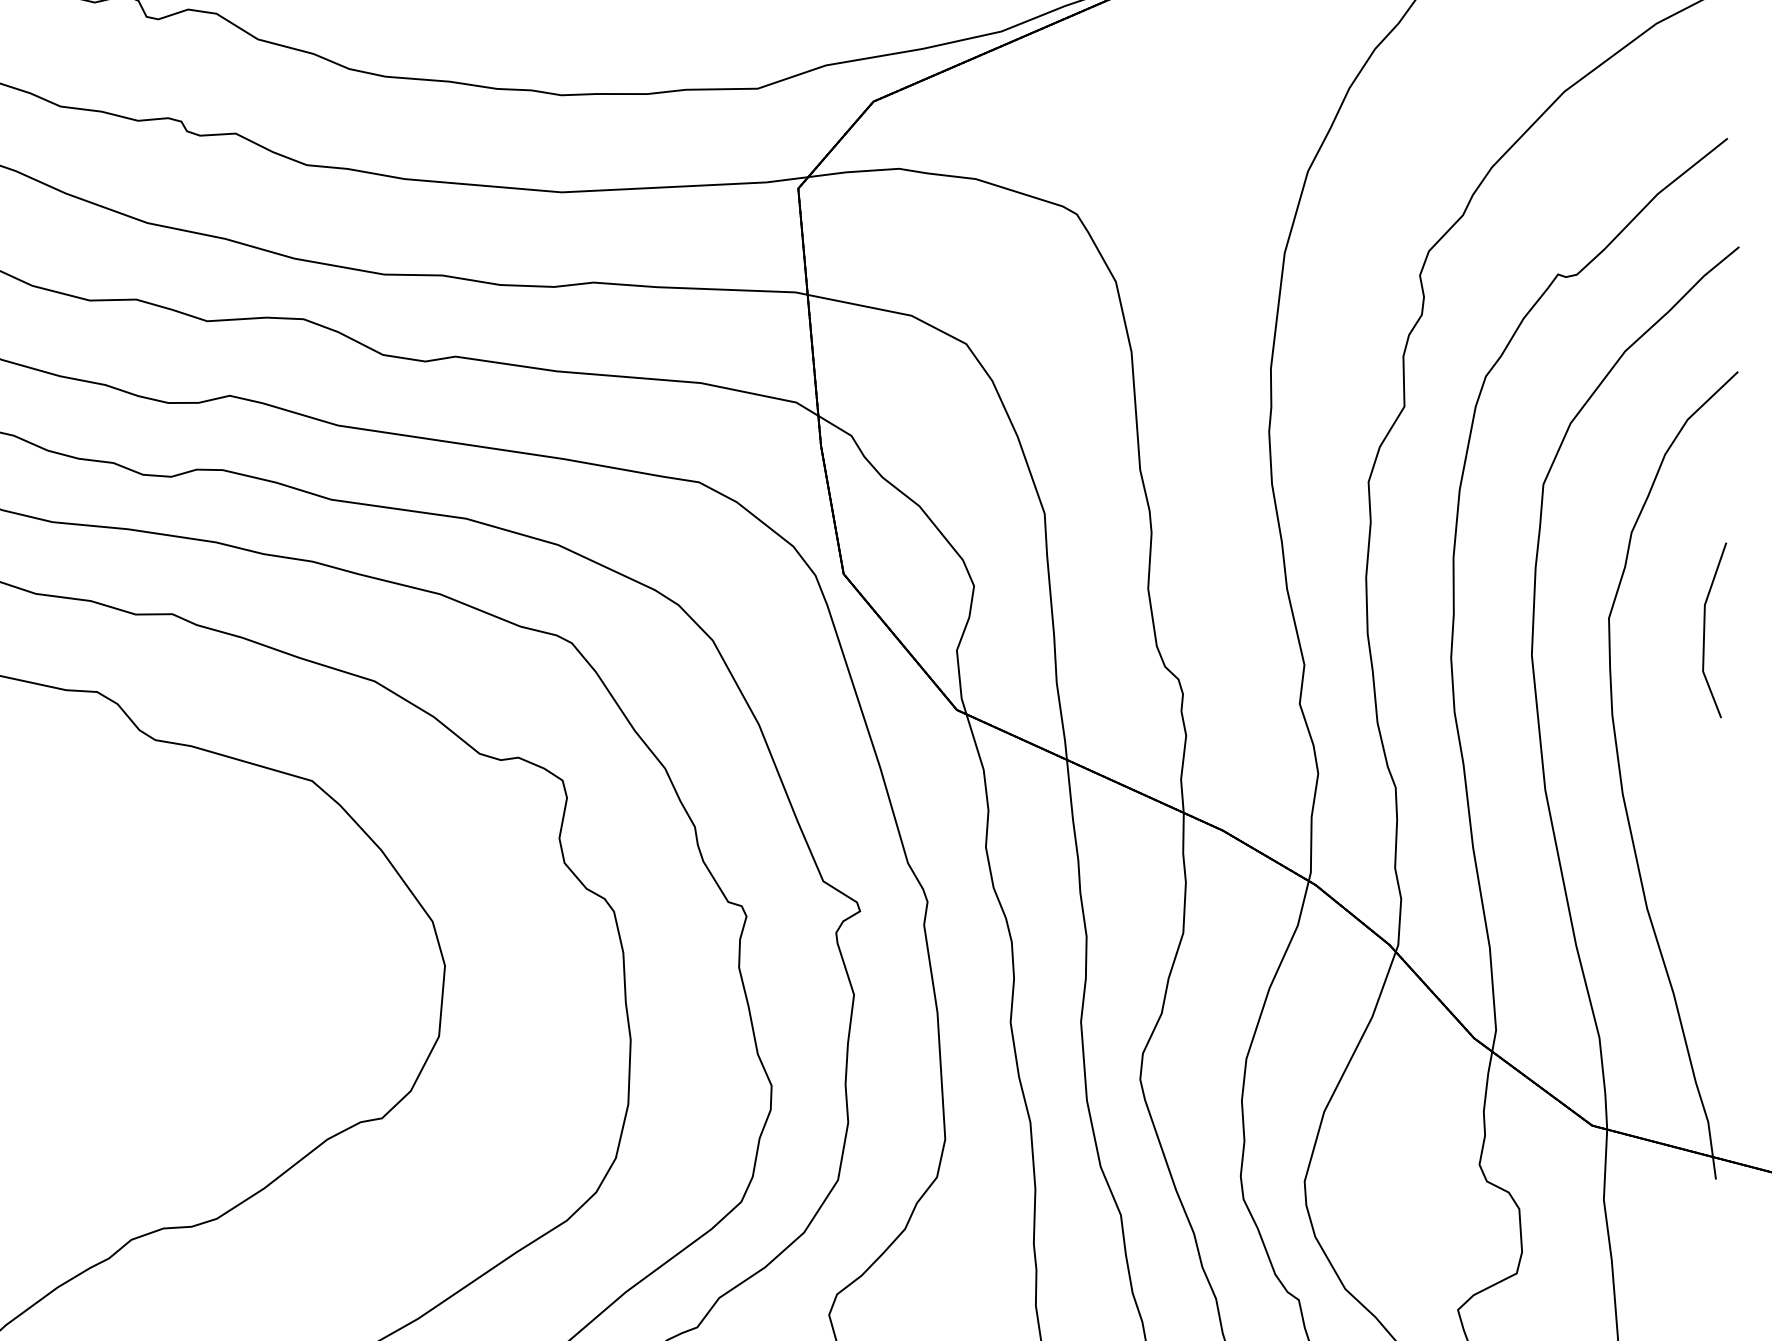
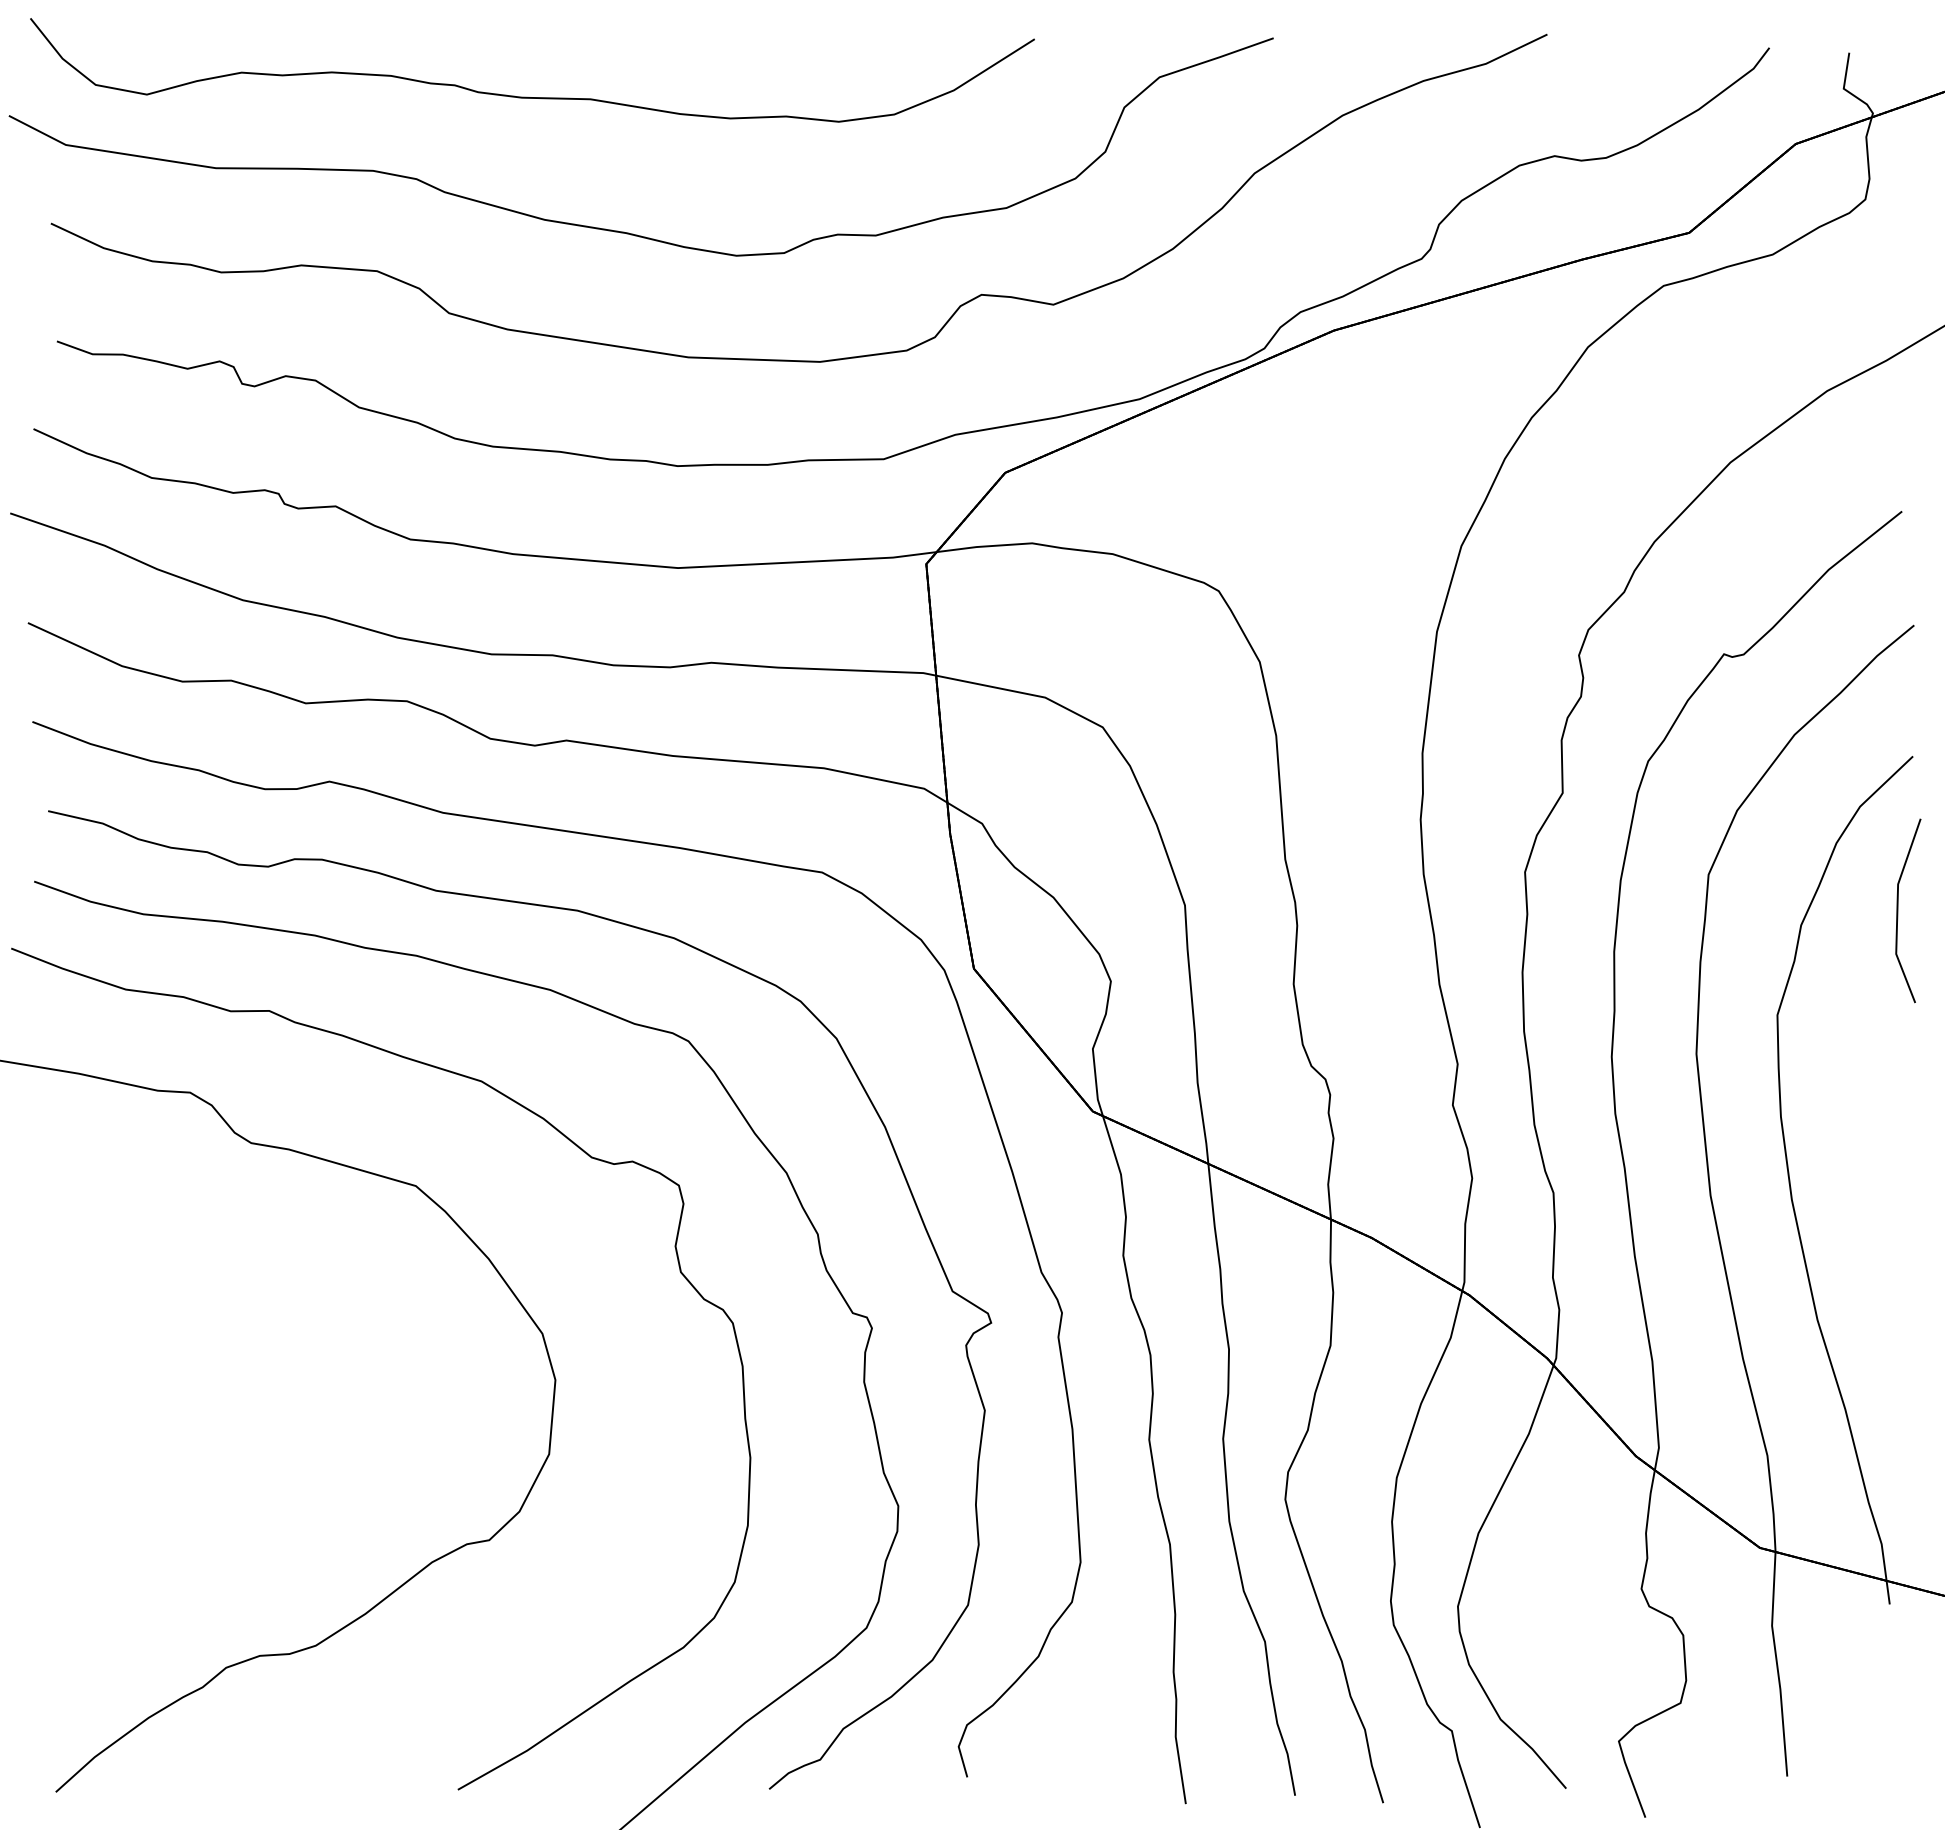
part: (1705, 629) -> (1898, 910), moved

